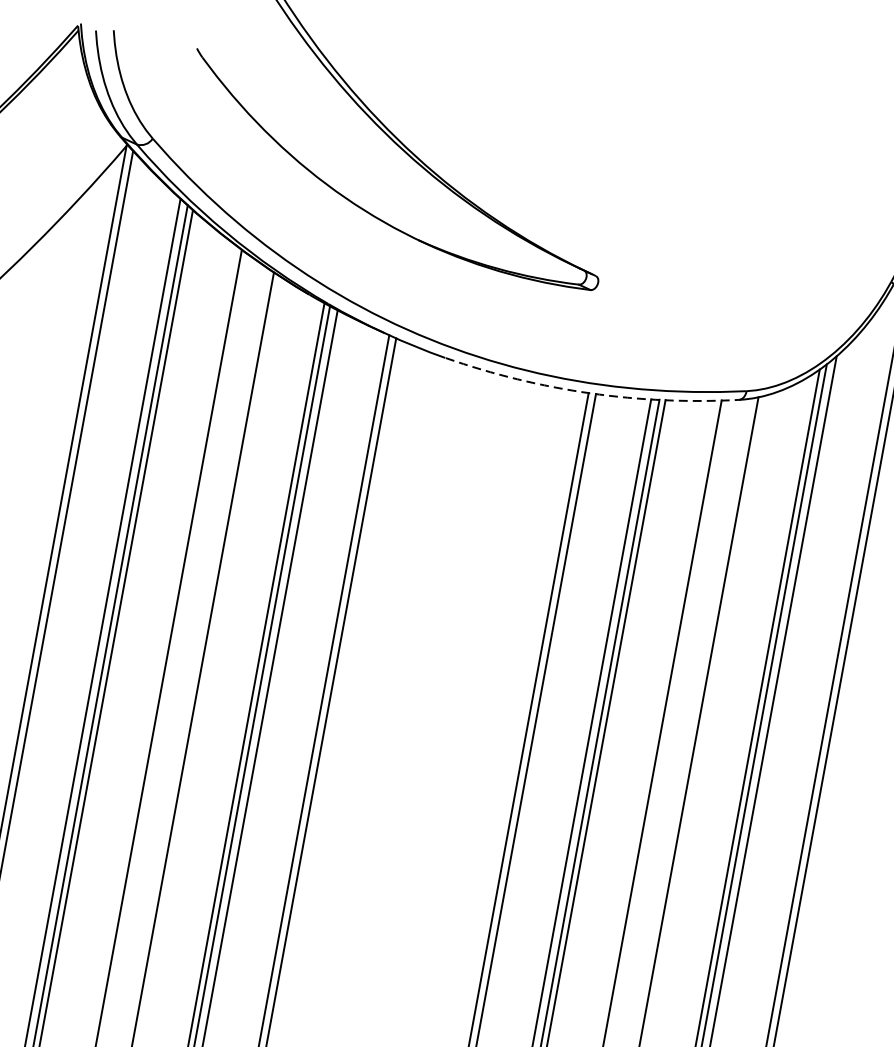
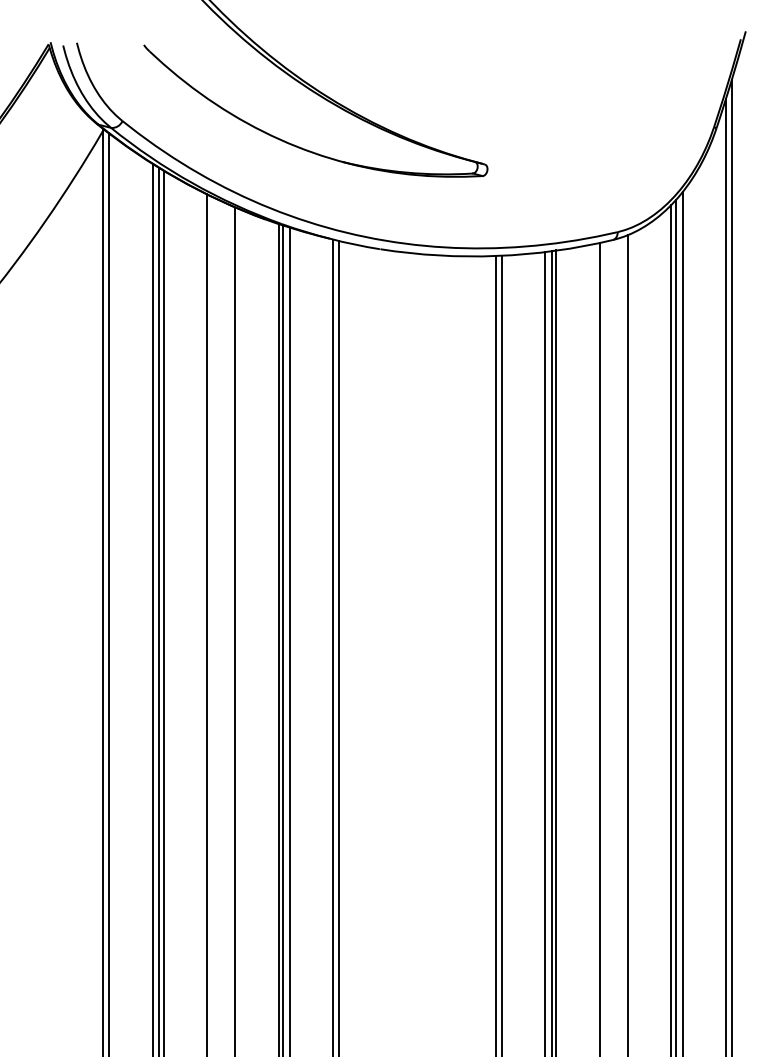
arc: (590, 392) -> (497, 255), dashed -> solid

